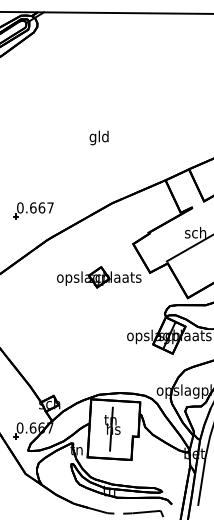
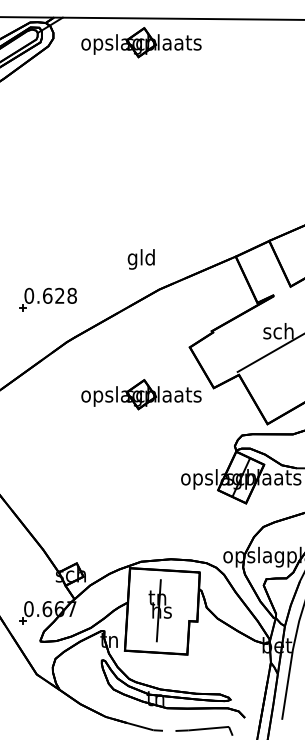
part: (99, 29) -> (141, 42), added
text: (98, 138) -> (140, 259), moved
text: (45, 207) -> (65, 295), 0.667 -> 0.628

